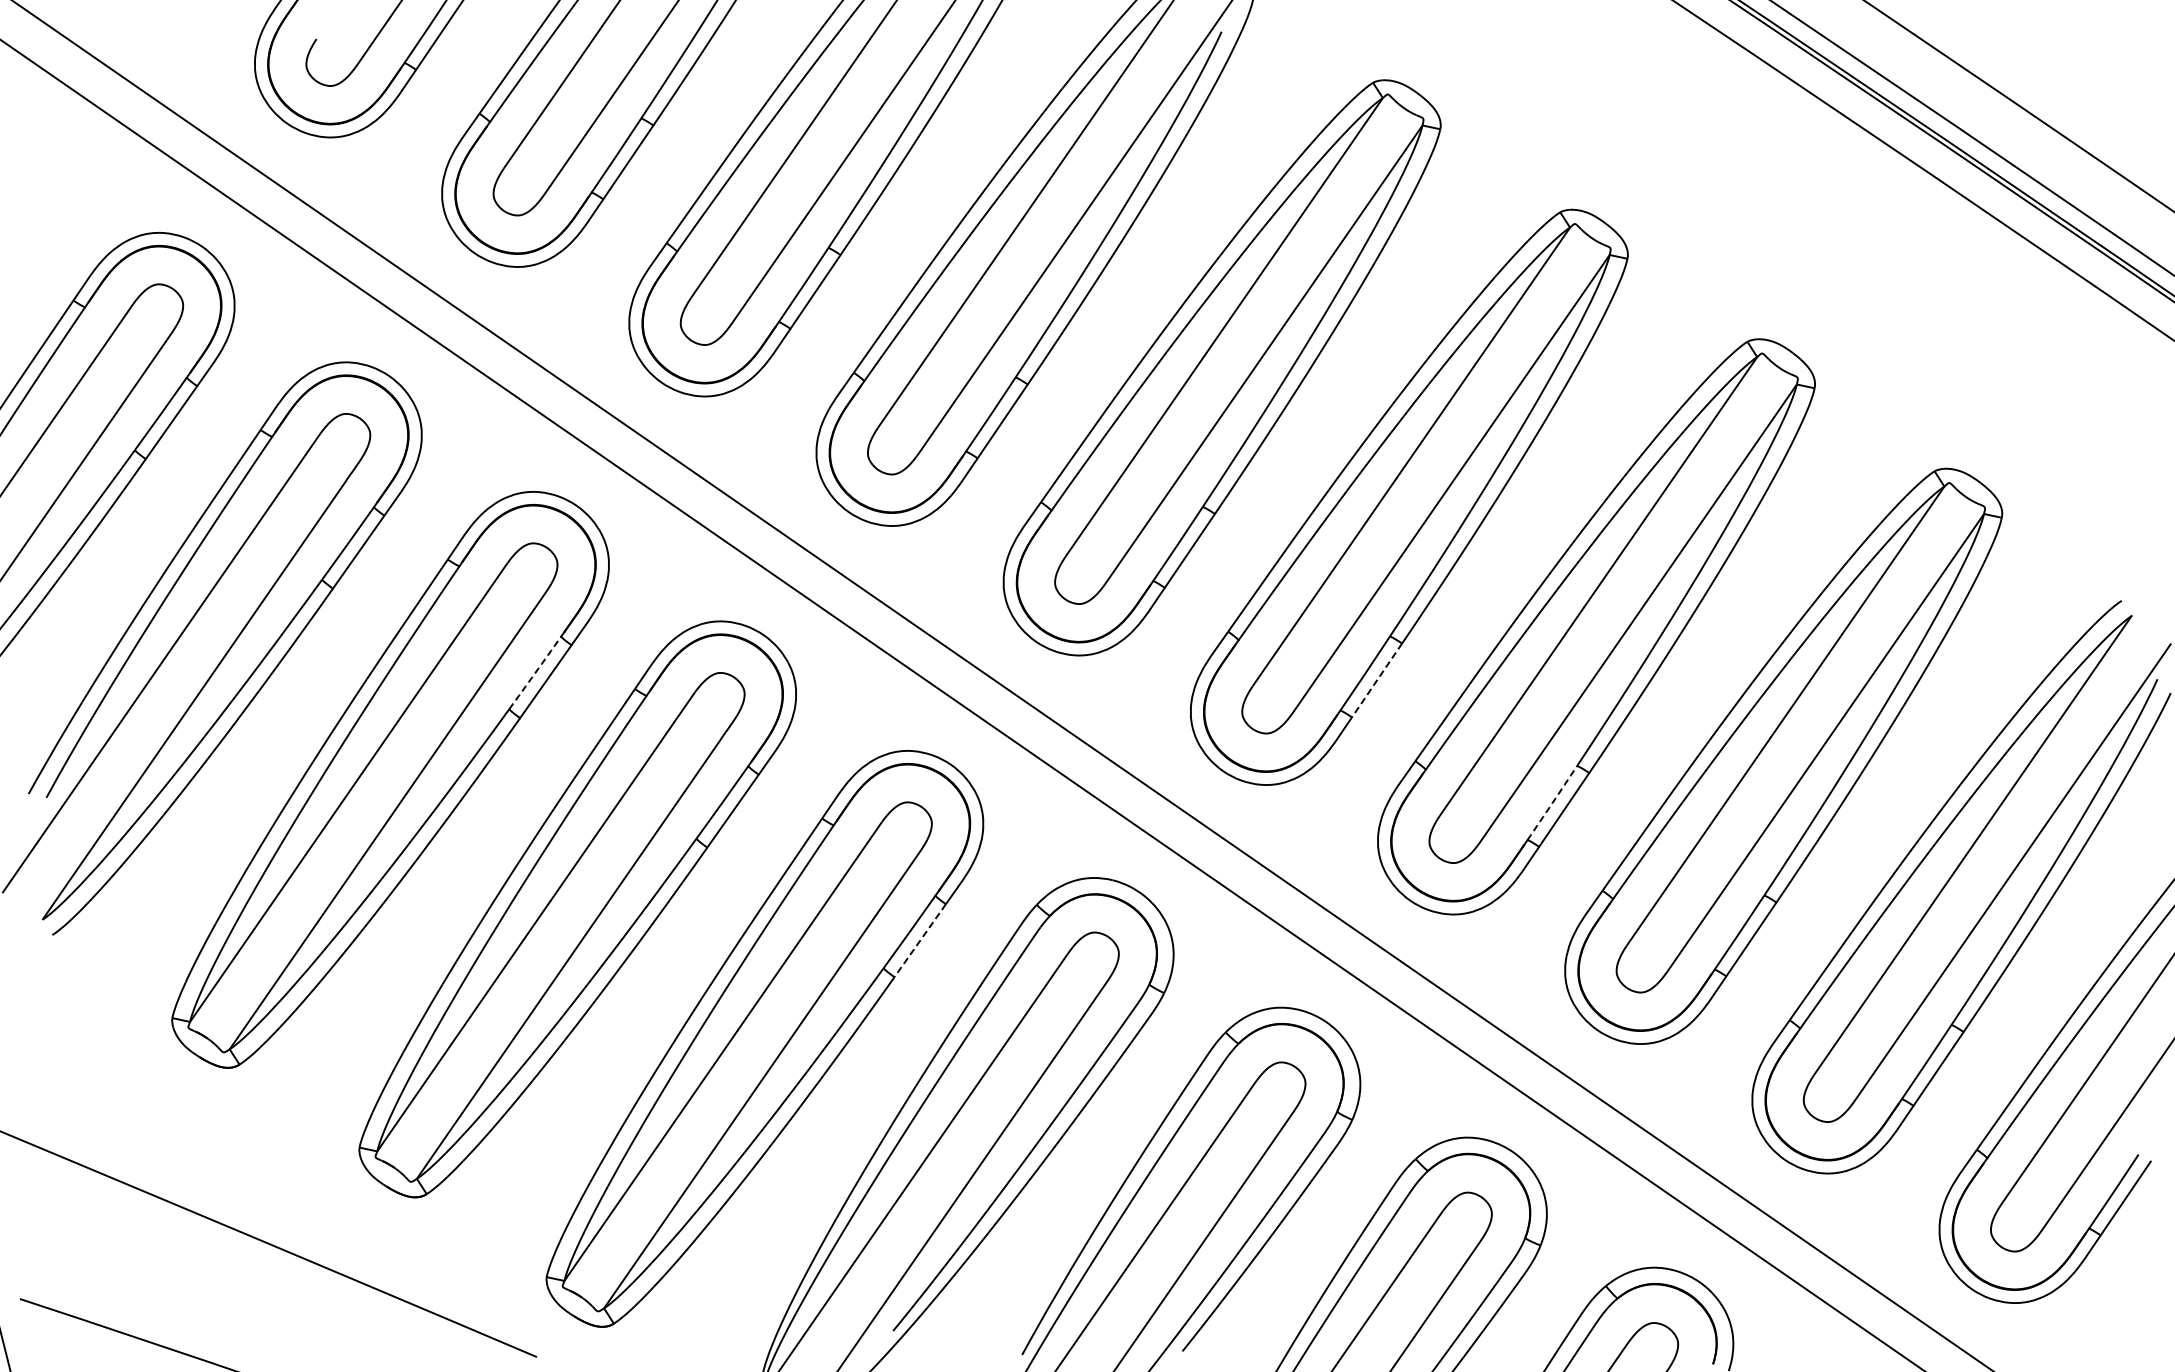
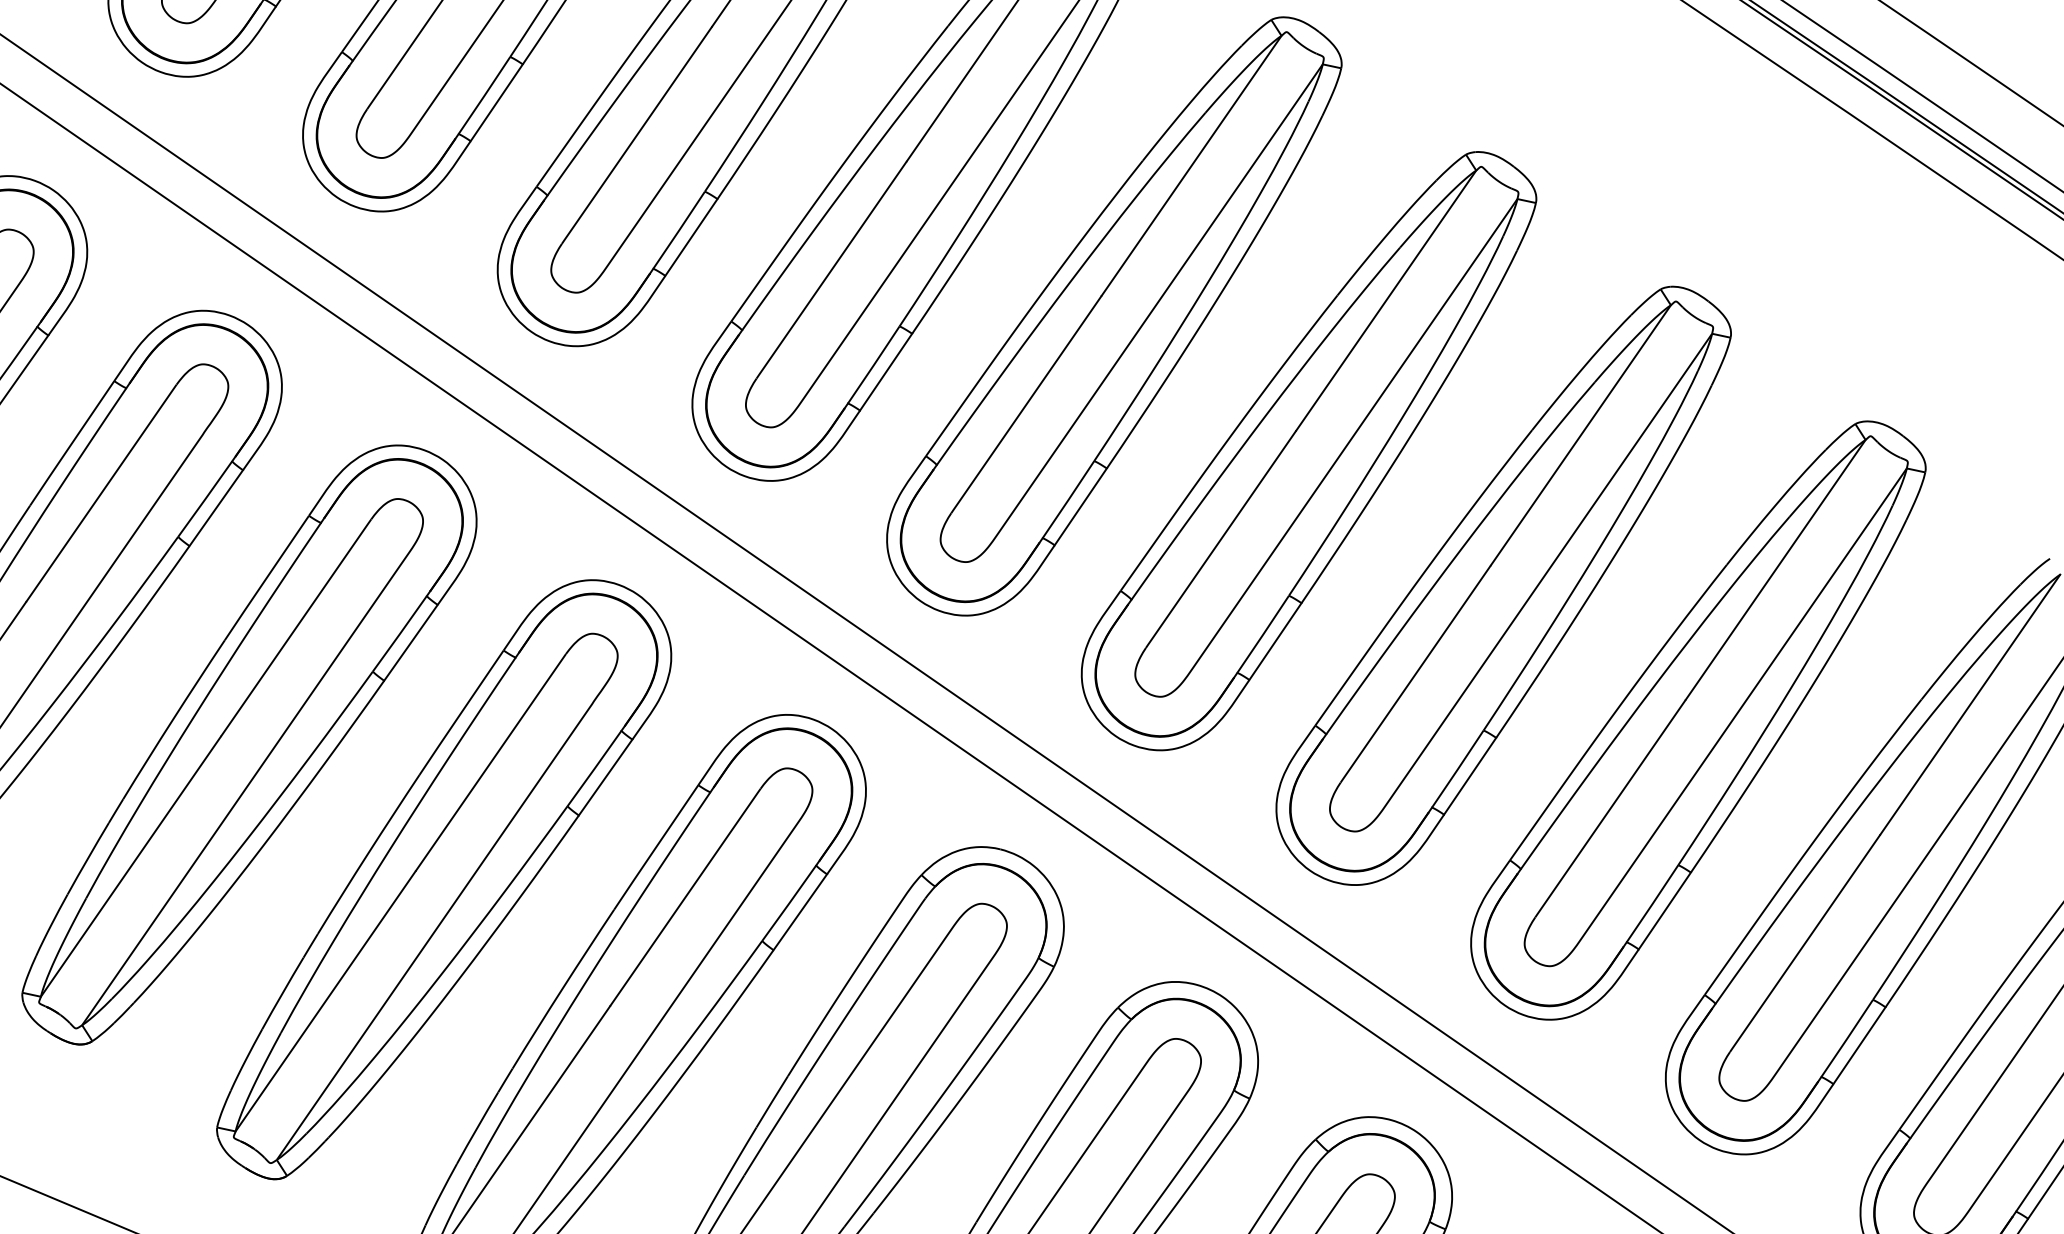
arc: (535, 673) -> (400, 634), dashed -> solid
line: (1377, 680) -> (1275, 641), dashed -> solid
arc: (1552, 803) -> (1457, 769), dashed -> solid
line: (920, 940) -> (800, 912), dashed -> solid

